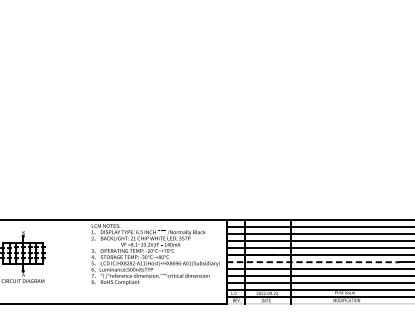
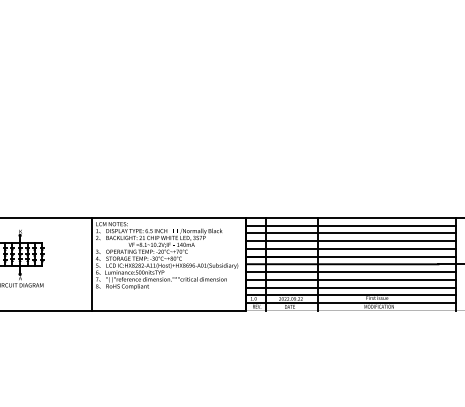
line: (87, 261) -> (91, 263), added
line: (313, 262) -> (342, 264), dashed -> solid

